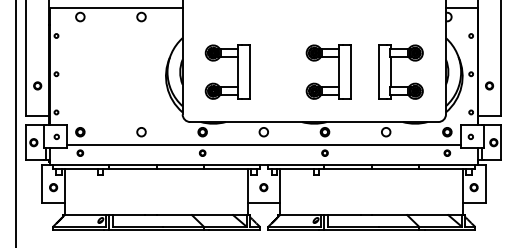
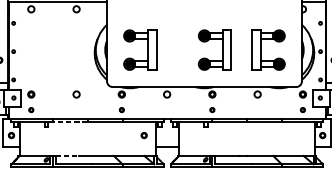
line: (263, 145) -> (166, 104), removed
line: (132, 169) -> (69, 122), solid -> dashed
part: (263, 187) -> (143, 135), moved
line: (129, 215) -> (67, 156), solid -> dashed

